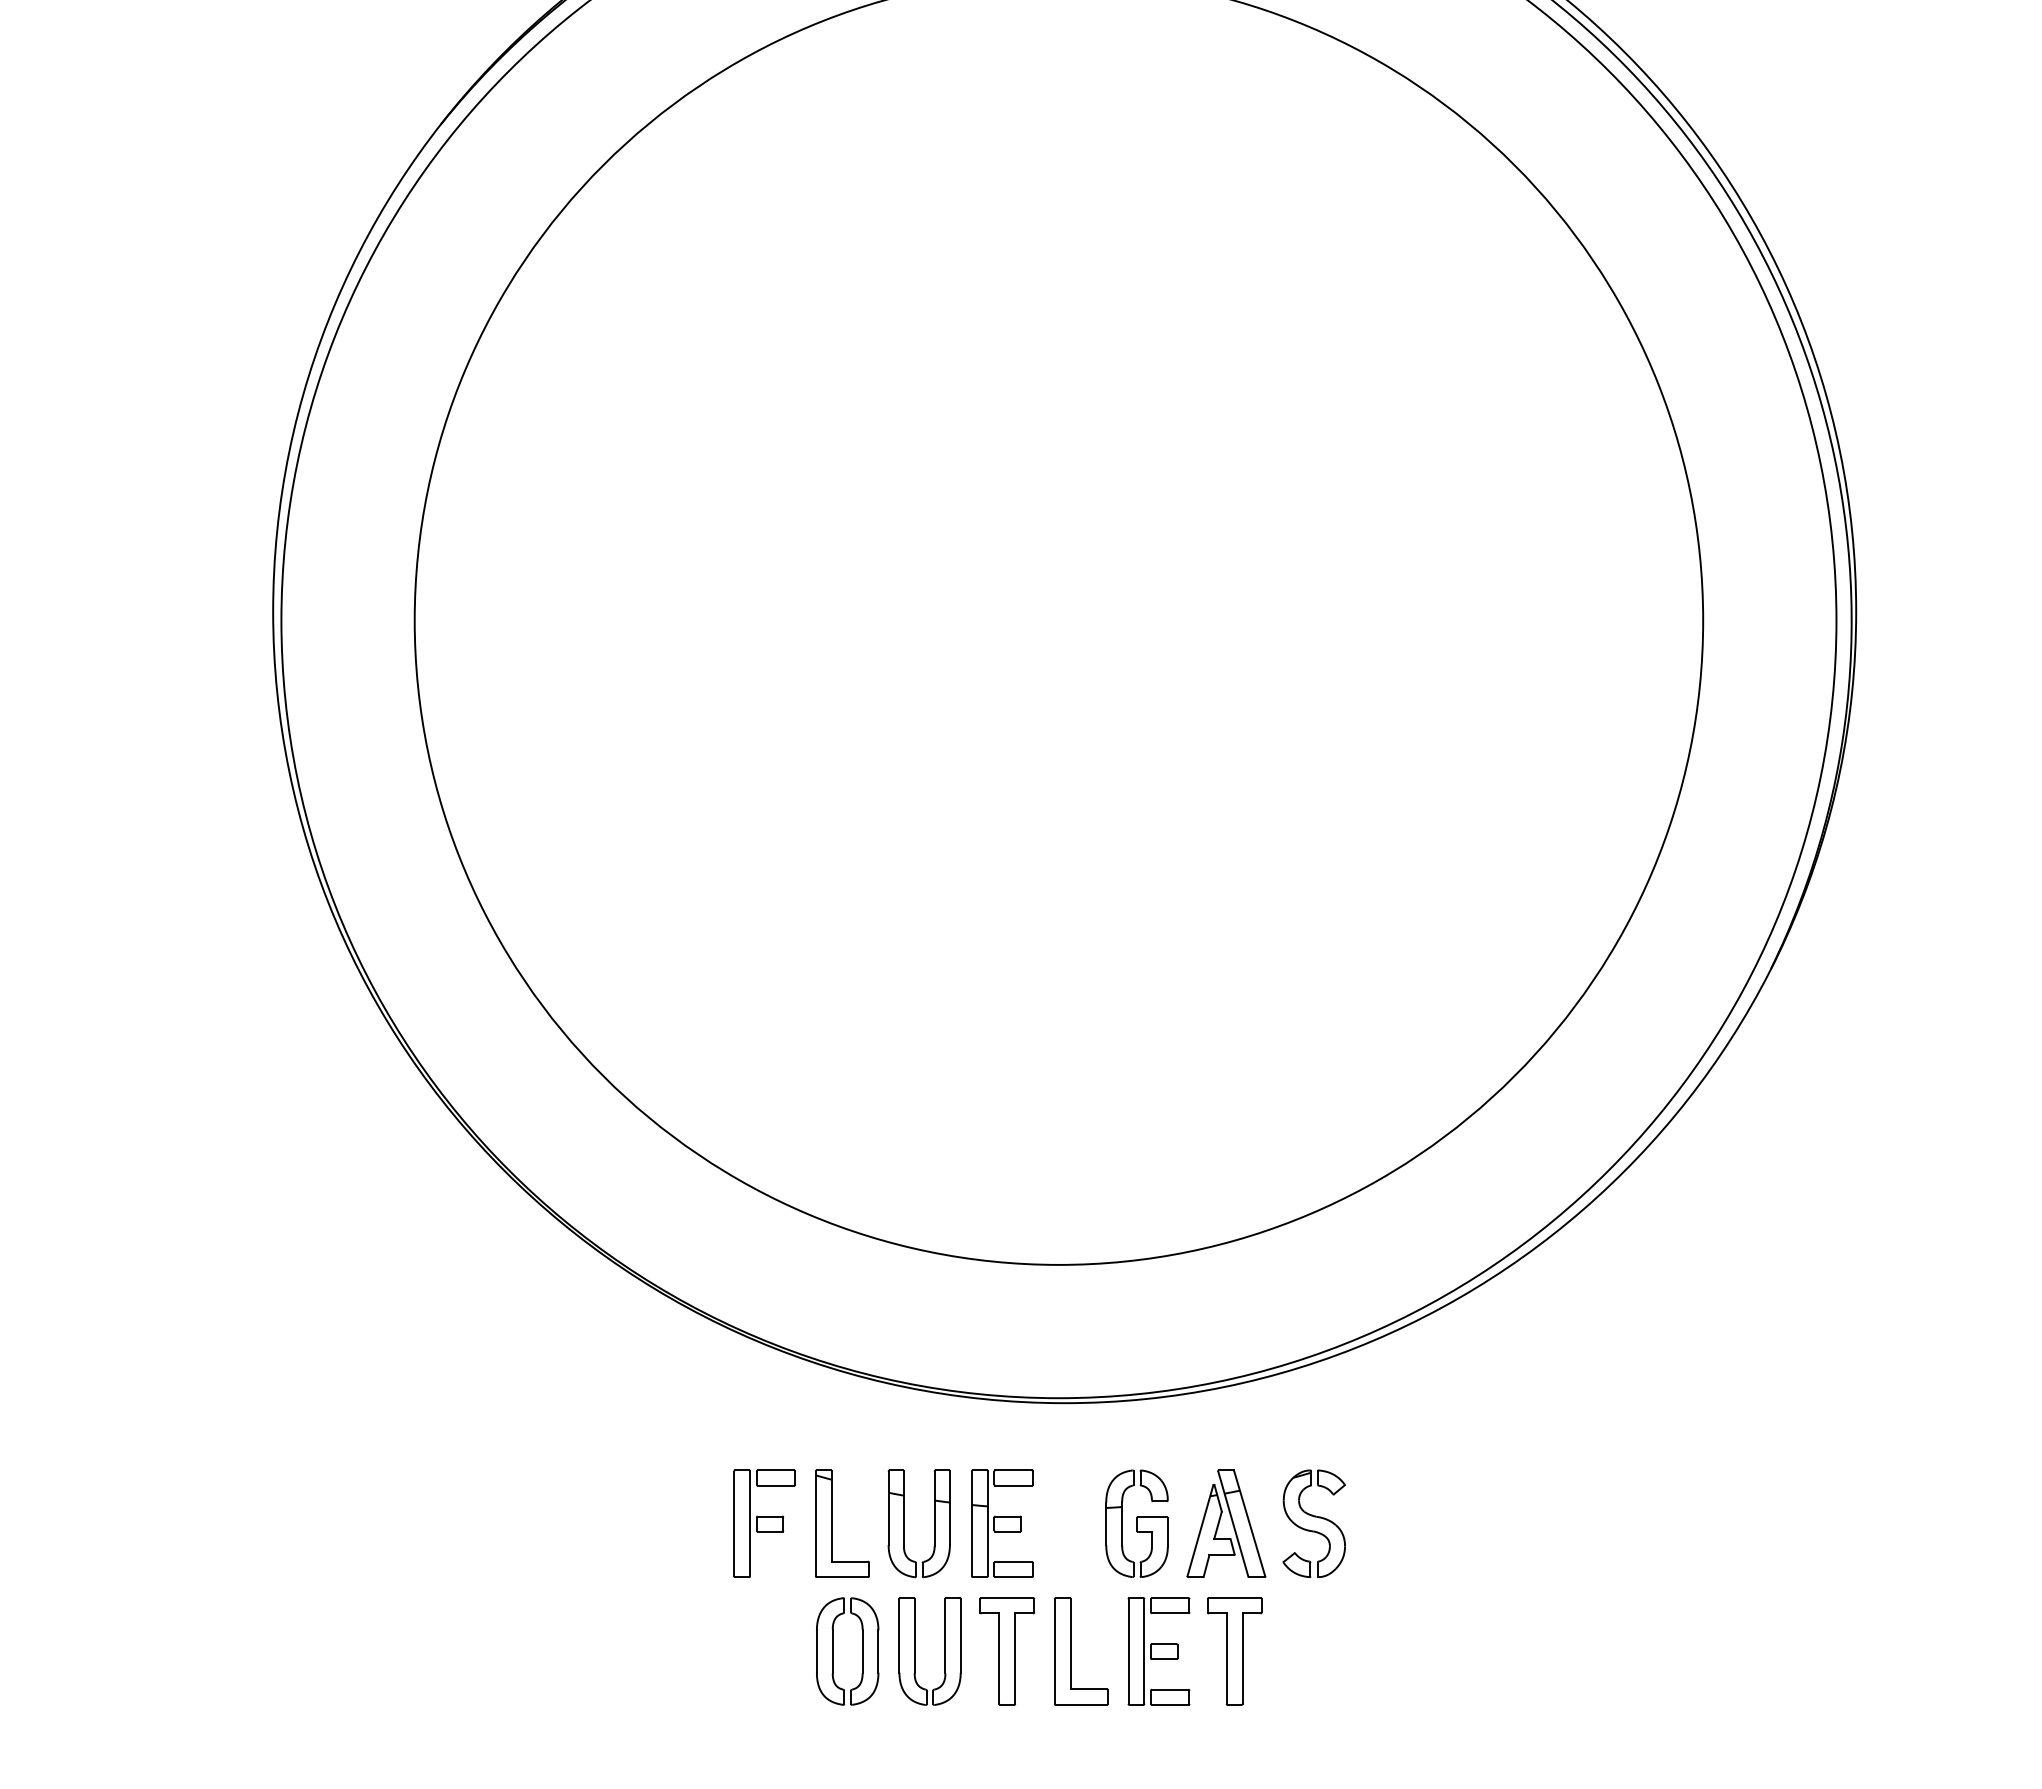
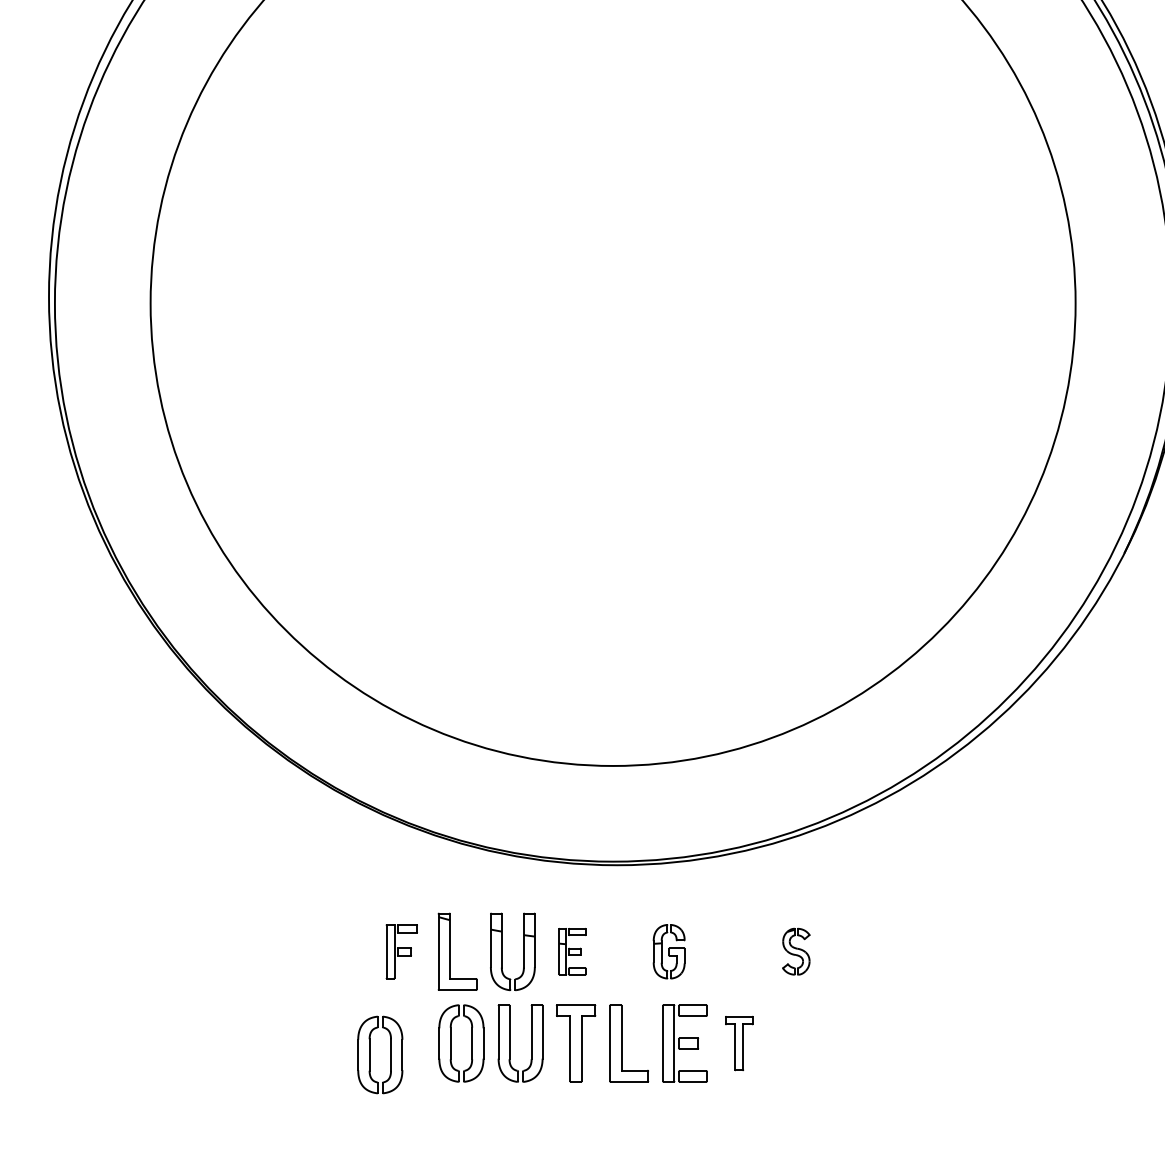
part: (764, 1523) -> (401, 951), size x0.7
part: (1002, 1523) -> (572, 951), size x0.6
part: (1136, 1523) -> (668, 951), size x0.7
part: (1226, 1523) -> (733, 951), removed
part: (1313, 1523) -> (795, 951), size x0.6
part: (1234, 1651) -> (739, 1043), size x0.7
part: (720, 1667) -> (370, 1054), added

